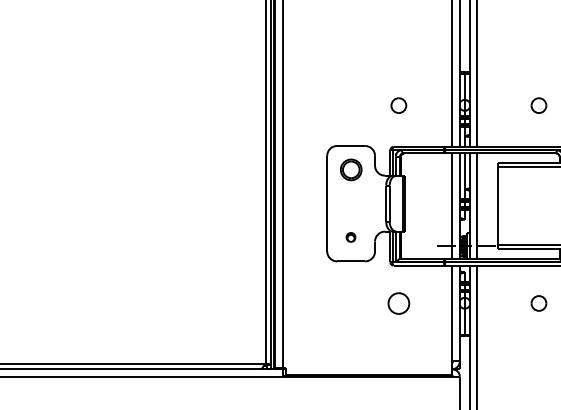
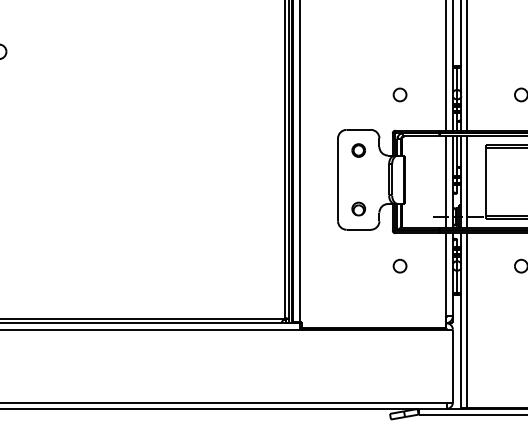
part: (350, 169) -> (358, 150), size x0.71
part: (350, 236) -> (358, 208), size x1.67
part: (398, 302) -> (399, 265), size x0.71

